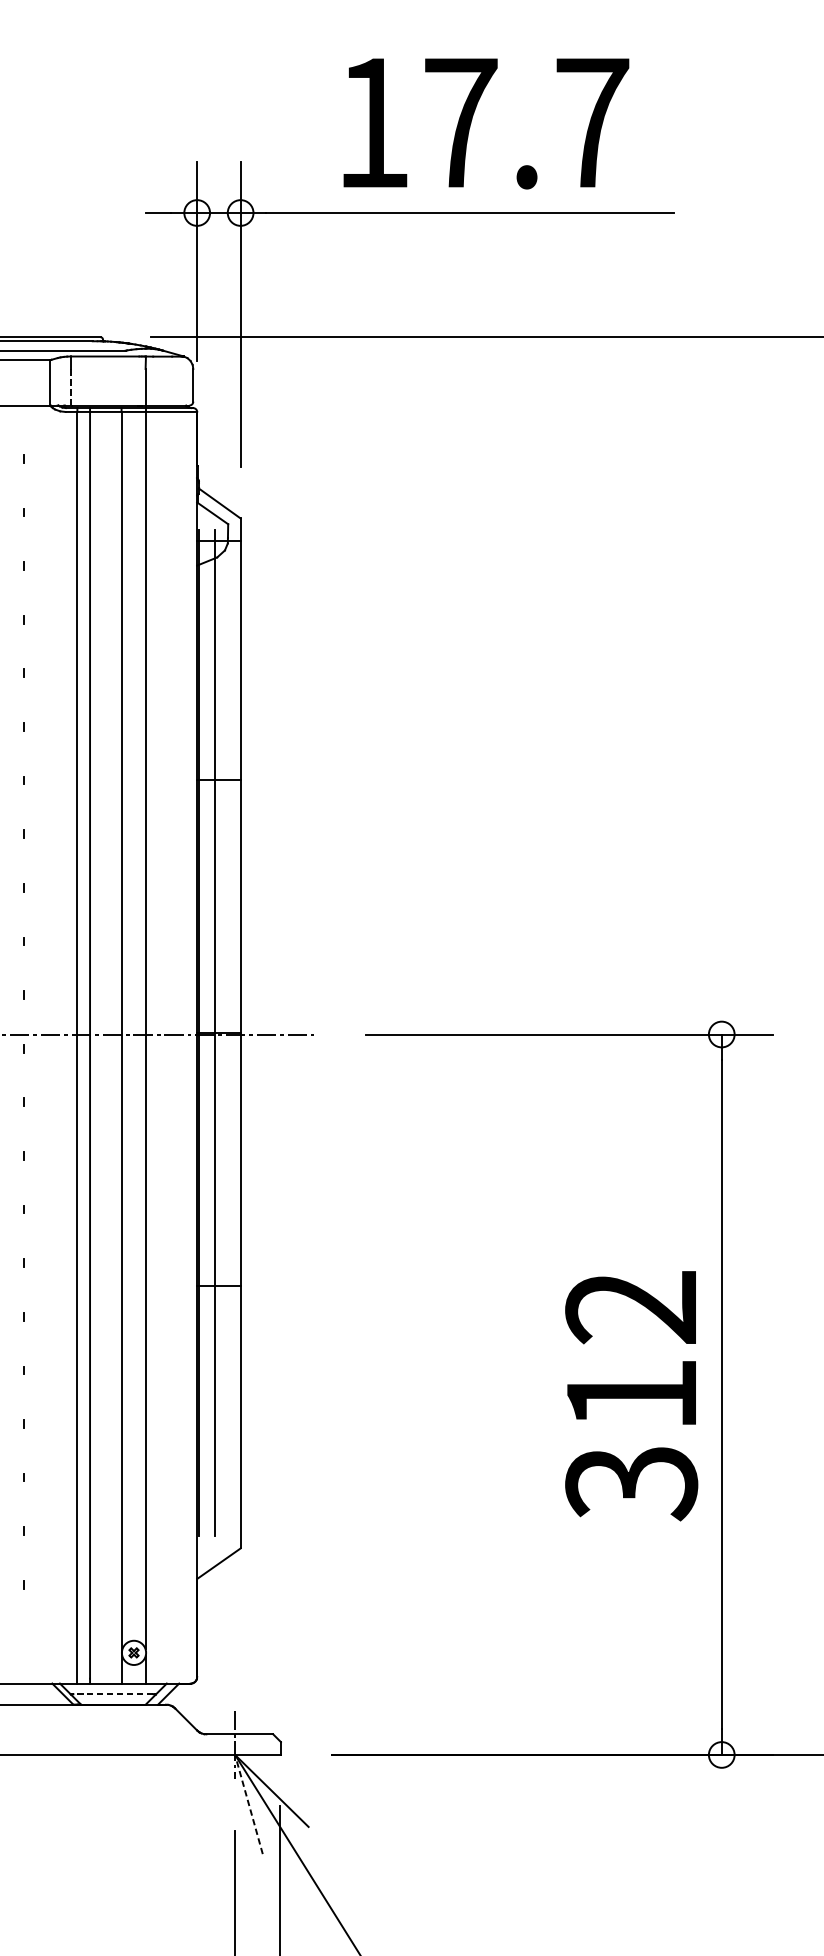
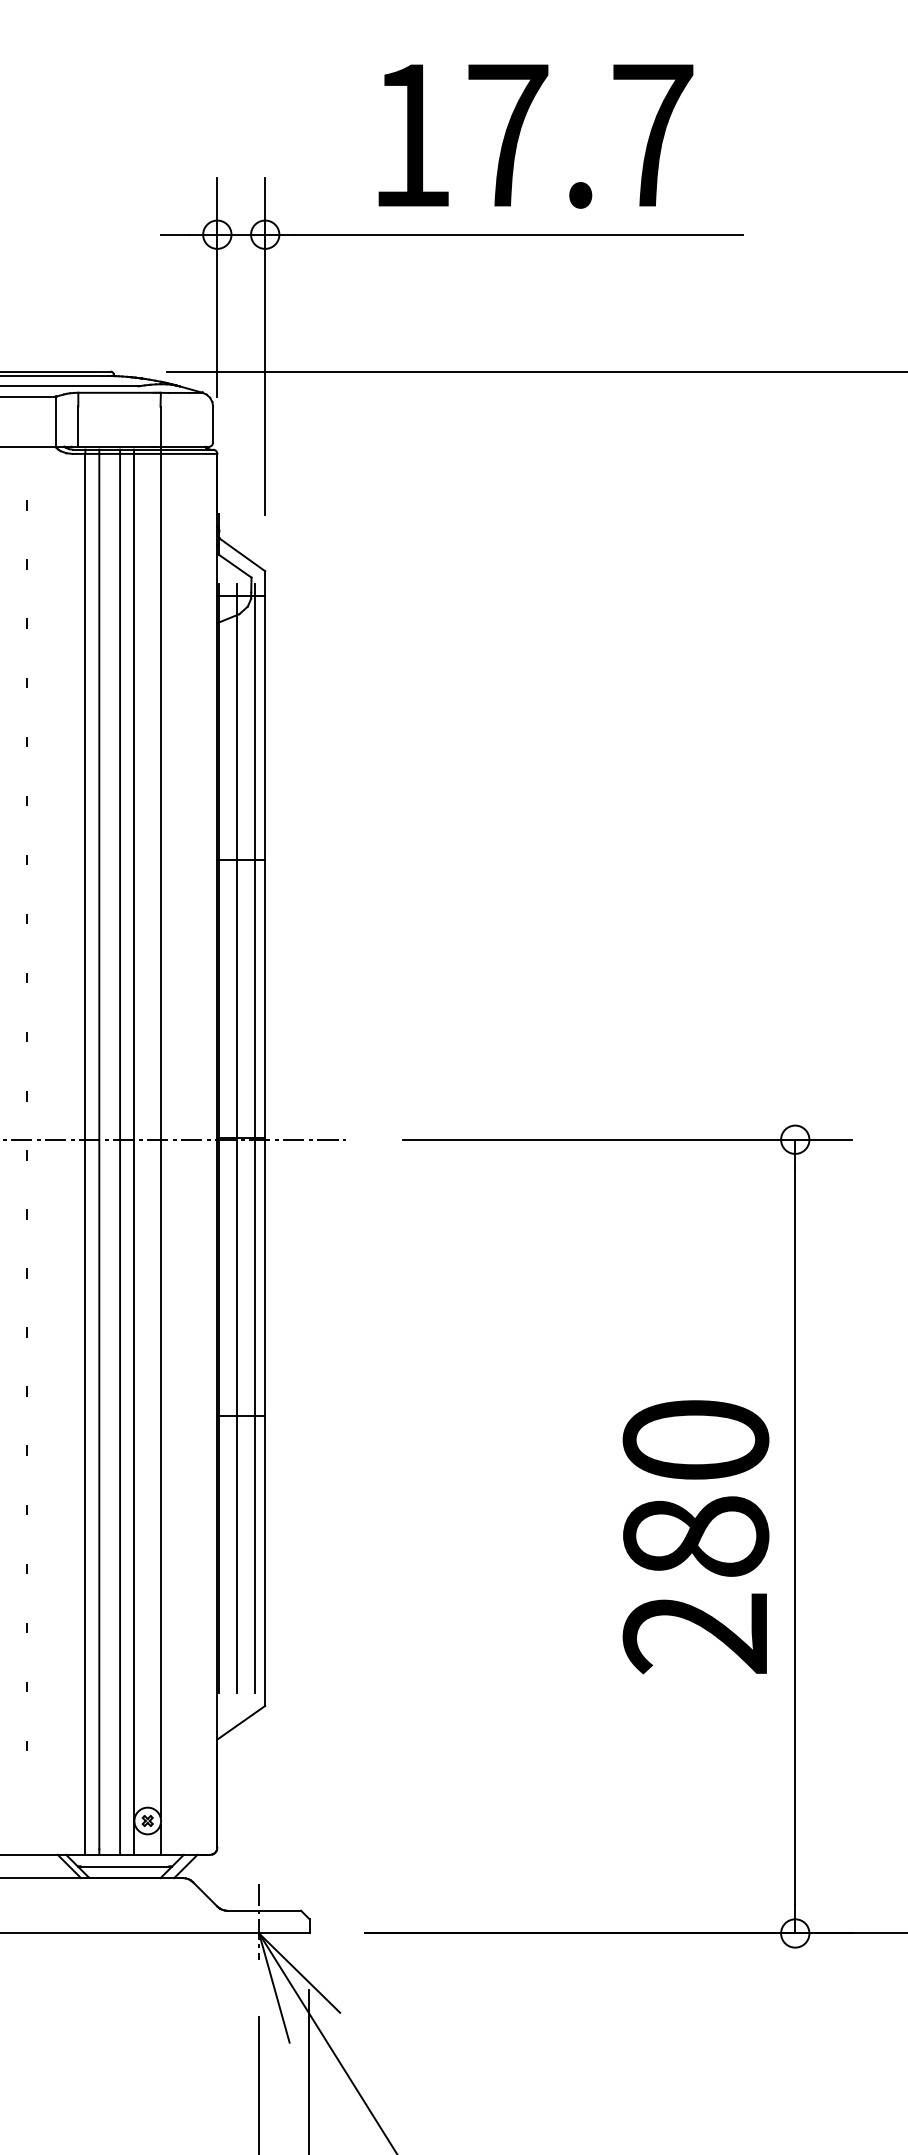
line: (71, 387) -> (78, 426), dashed -> solid
line: (230, 1032) -> (254, 1137), added
line: (109, 1045) -> (120, 1151), added
text: (631, 1396) -> (695, 1538), 312 -> 280
line: (112, 1694) -> (124, 1866), dashed -> solid
line: (249, 1804) -> (274, 1988), dashed -> solid

